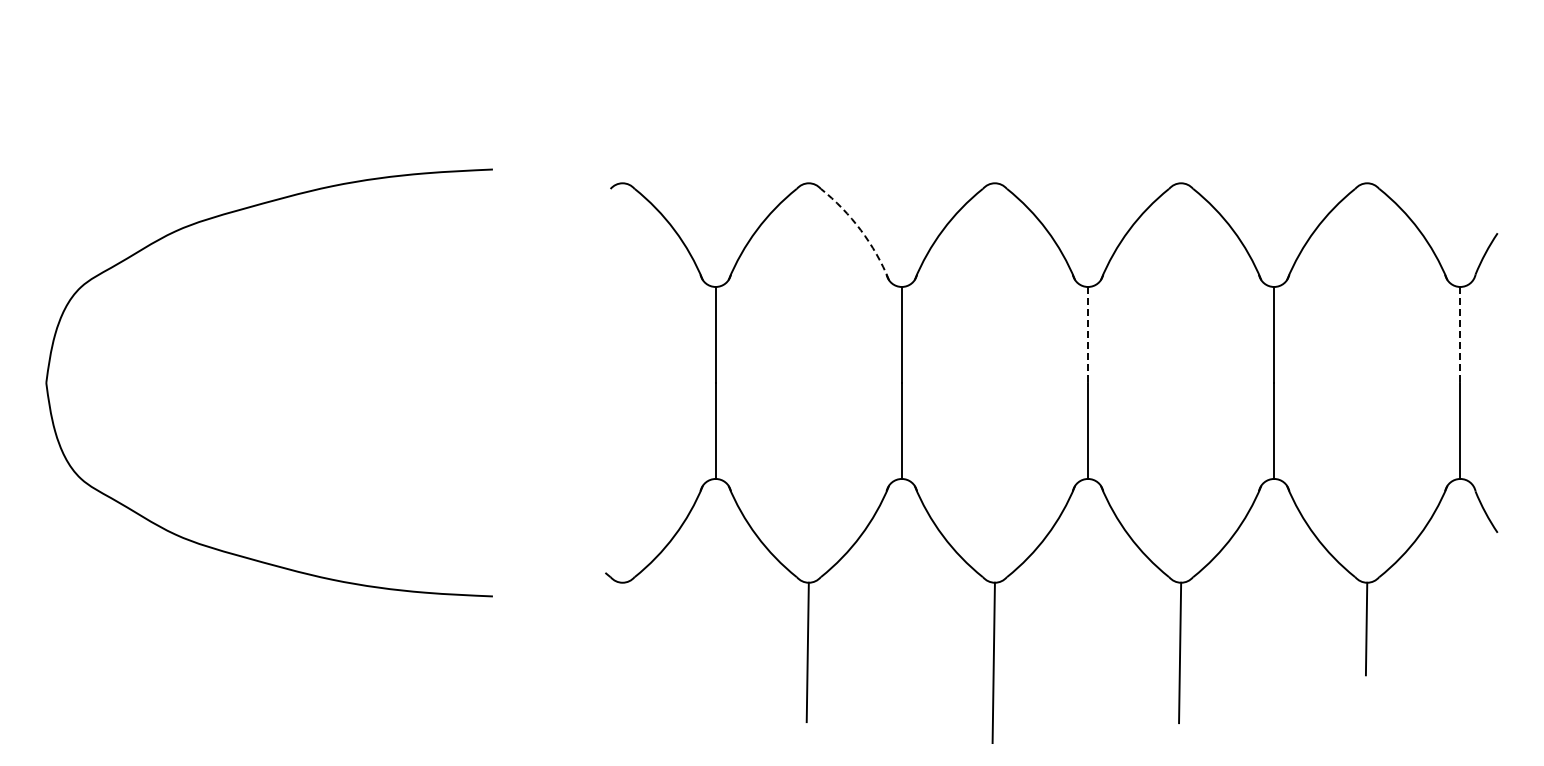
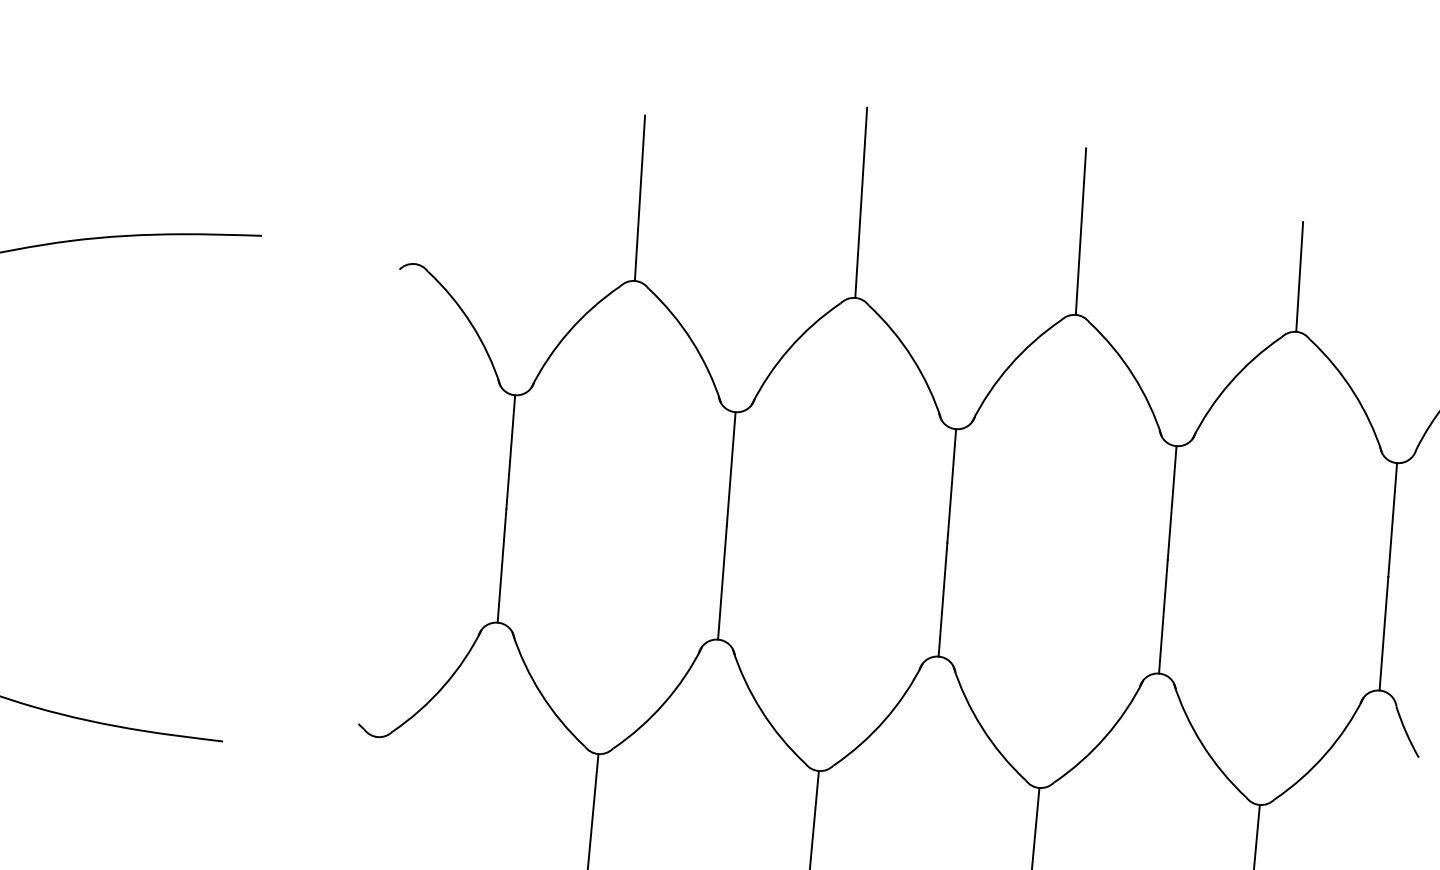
line: (993, 102) -> (860, 202), added
line: (1180, 112) -> (1081, 230), added
line: (807, 113) -> (639, 198), added
line: (1366, 136) -> (1299, 276), added
arc: (860, 230) -> (691, 341), dashed -> solid
line: (1088, 334) -> (952, 485), dashed -> solid
line: (1460, 334) -> (1392, 519), dashed -> solid

